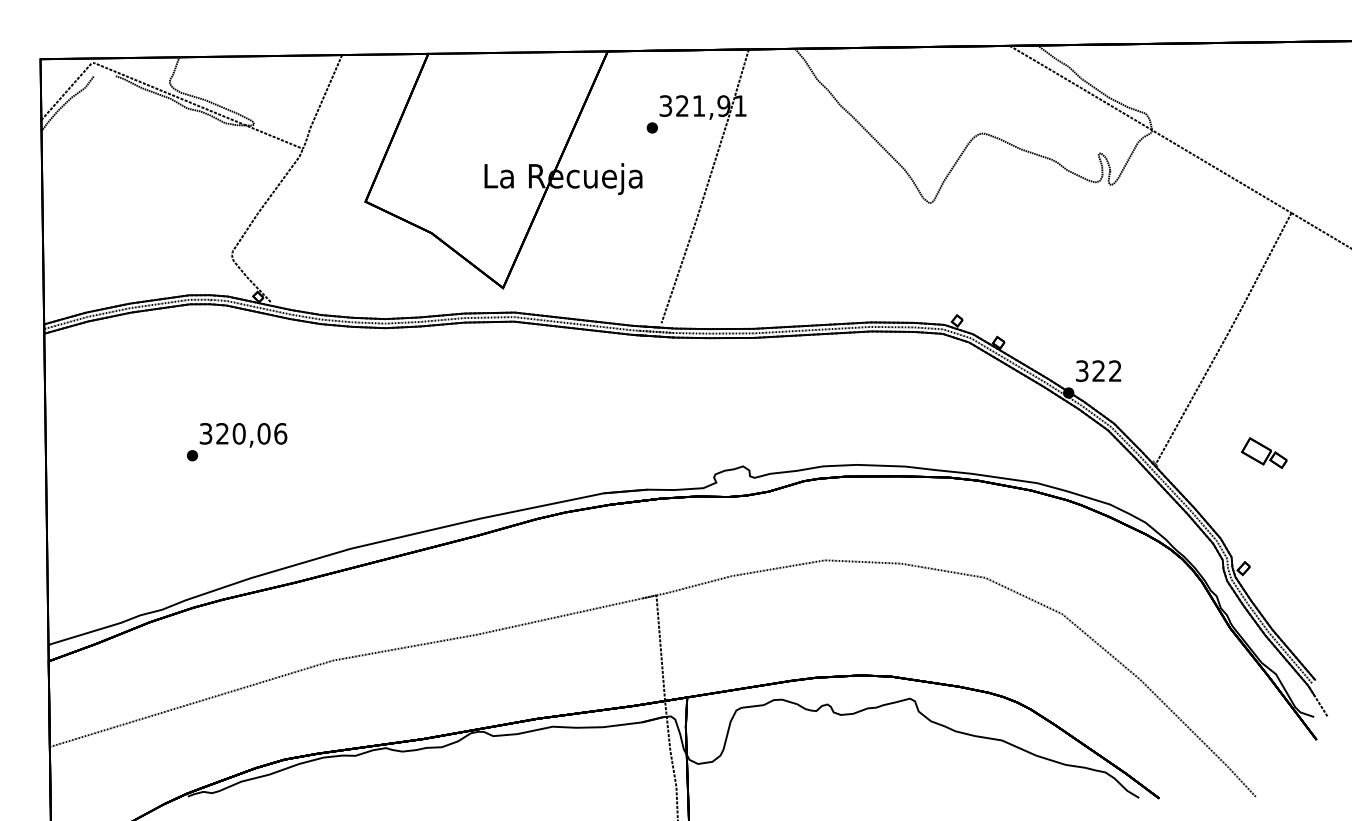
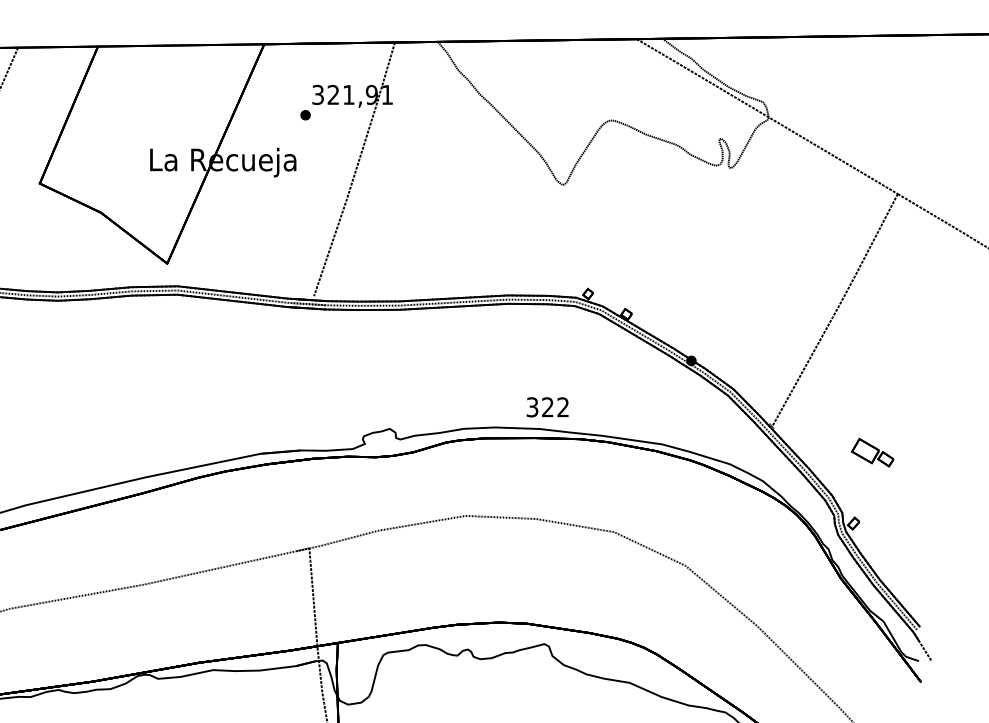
text: (1098, 370) -> (547, 406), moved
part: (1264, 452) -> (872, 452), moved

